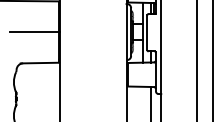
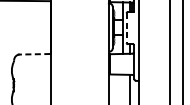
line: (34, 32) -> (29, 27), removed
line: (147, 33) -> (126, 28), solid -> dashed
line: (39, 63) -> (33, 54), solid -> dashed

